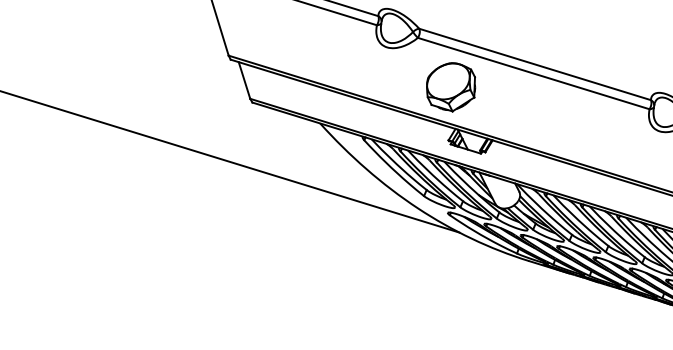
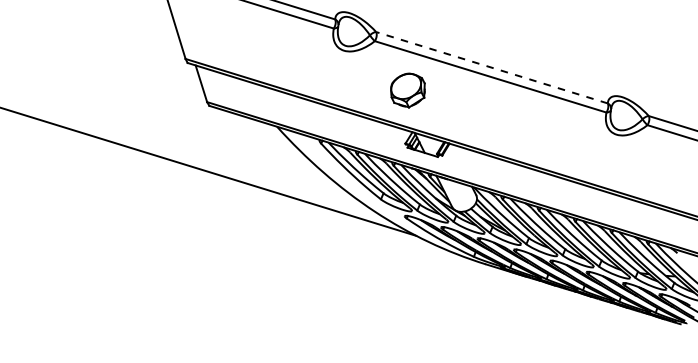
line: (534, 64) -> (491, 67), solid -> dashed
part: (450, 87) -> (407, 90), size x0.7

